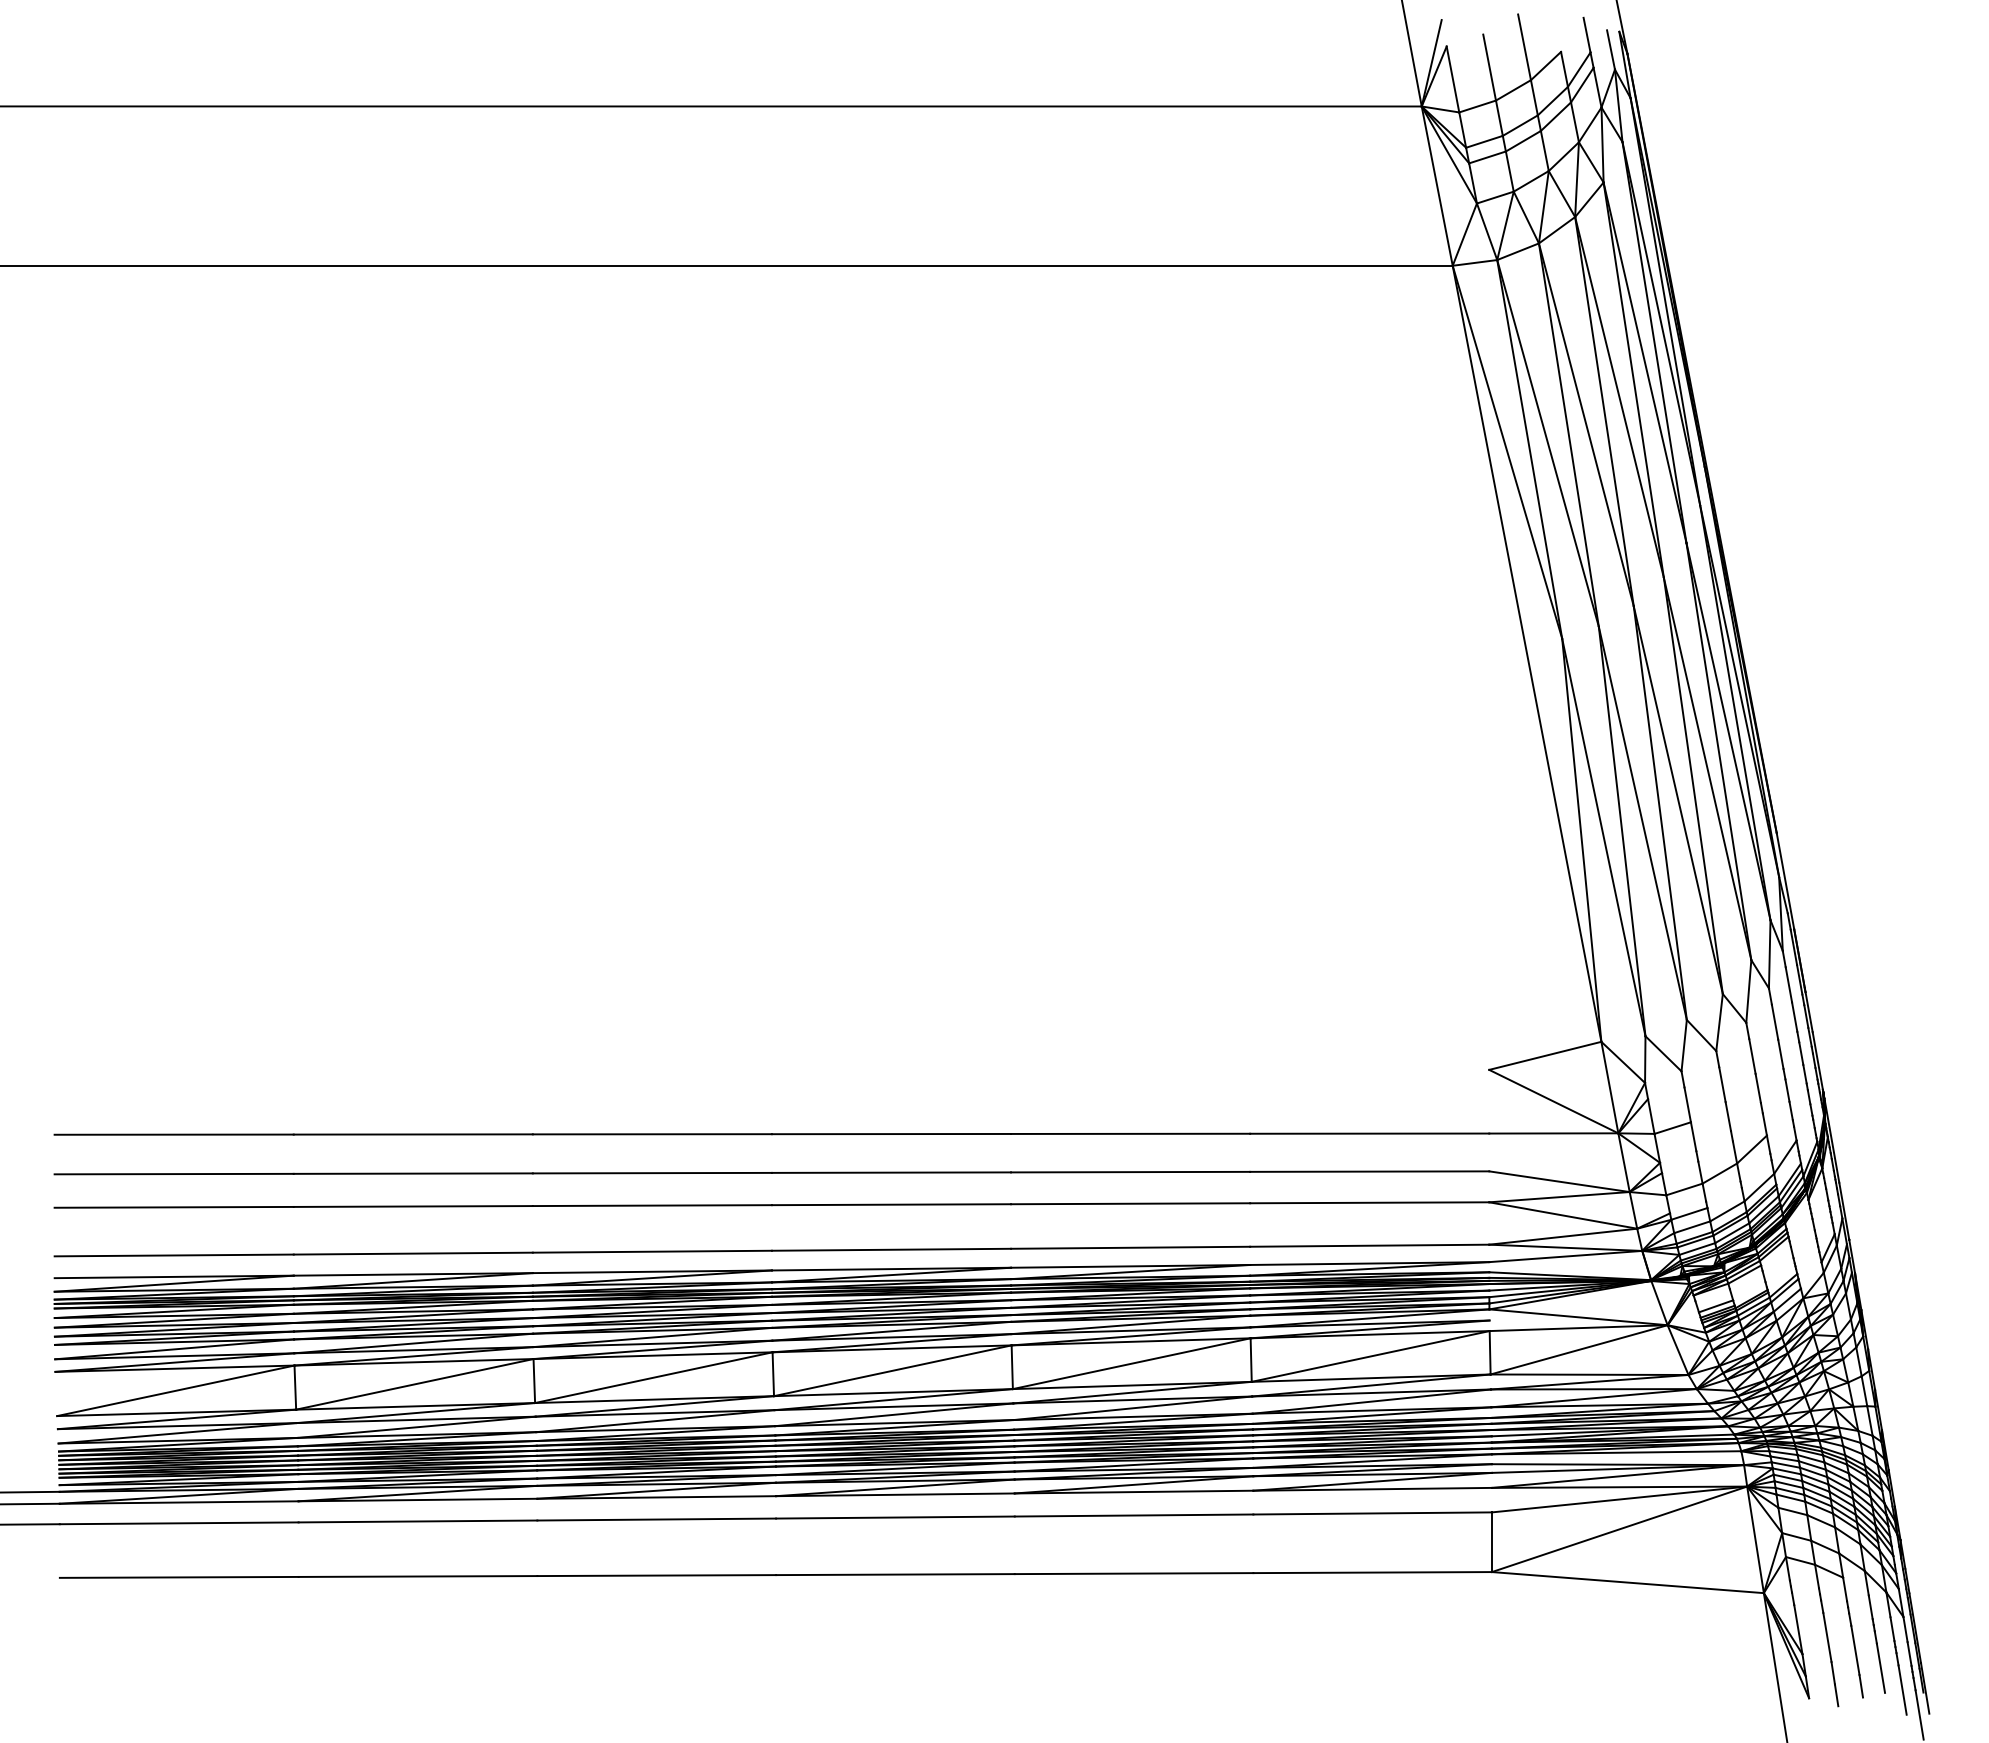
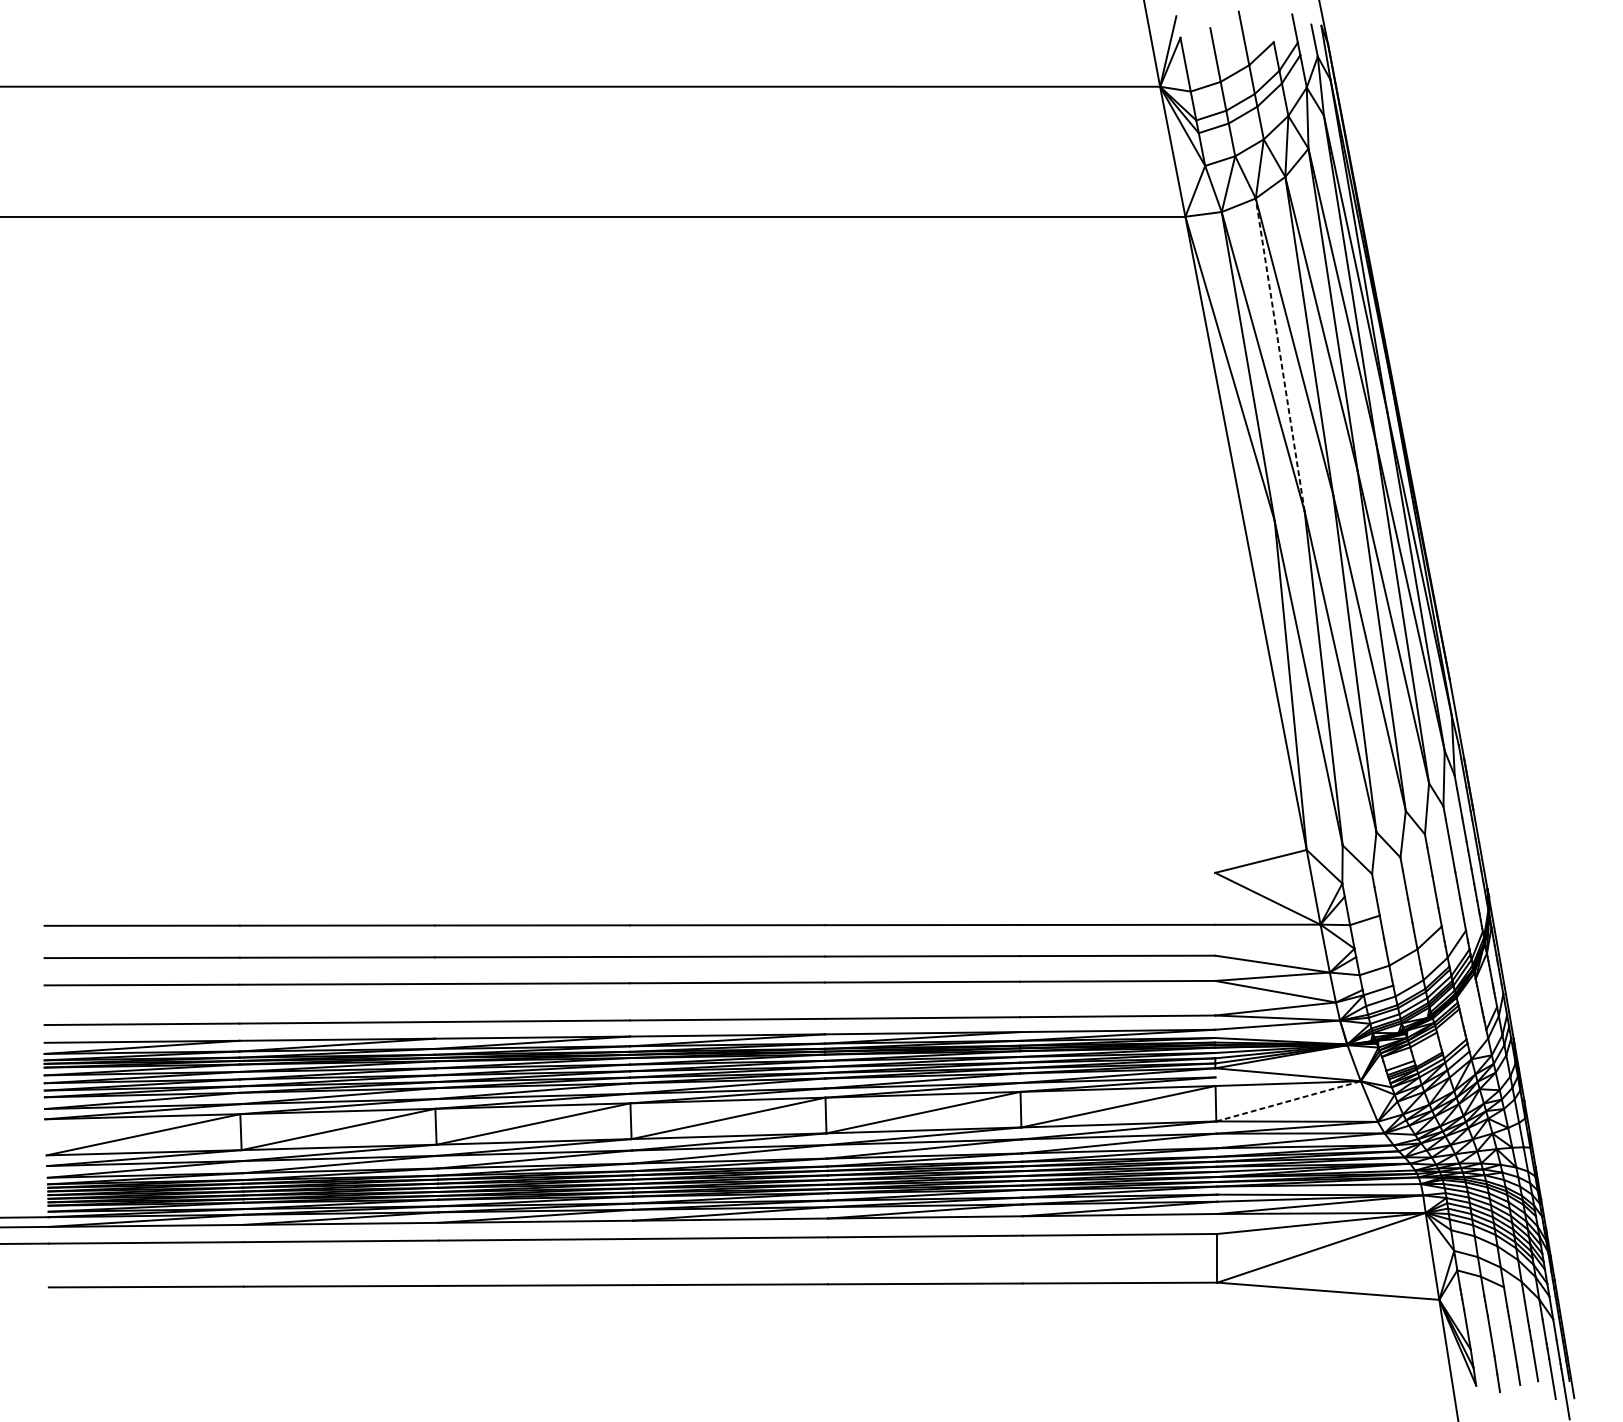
line: (1568, 434) -> (1279, 354), solid -> dashed
line: (1579, 1349) -> (1288, 1101), solid -> dashed

